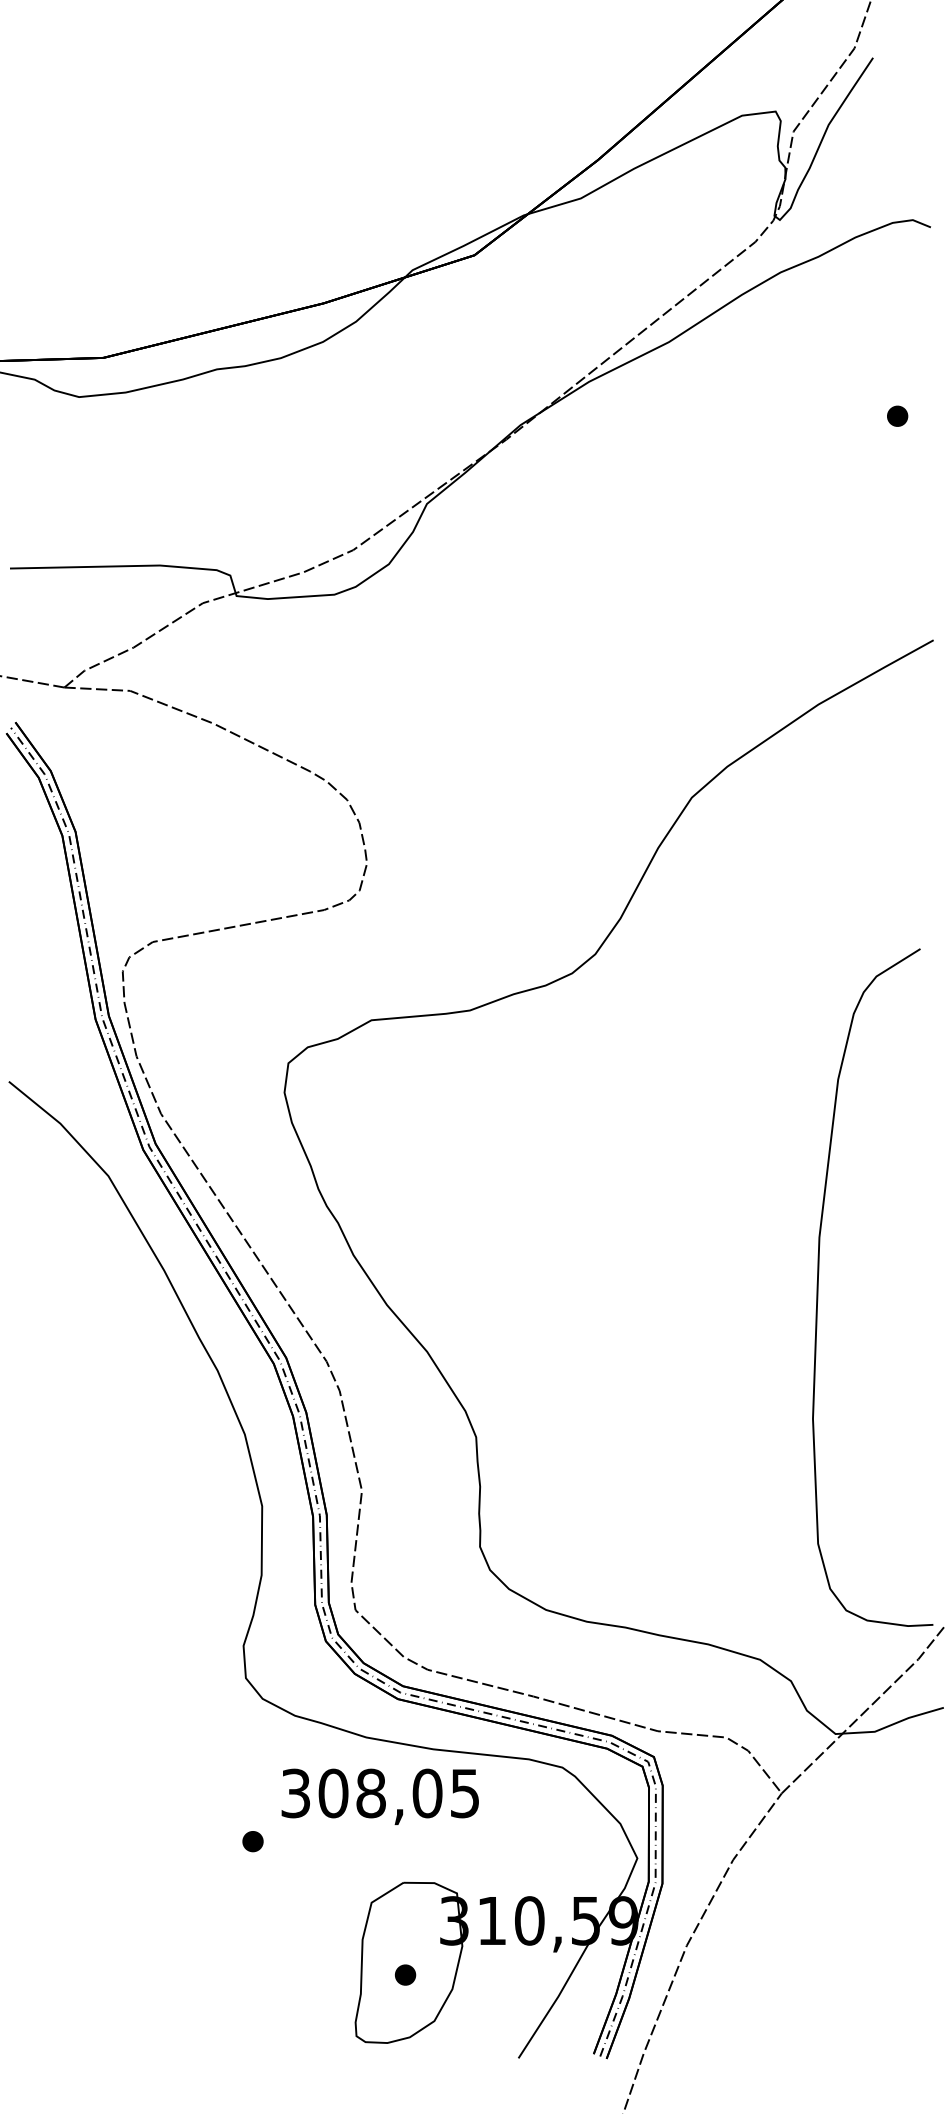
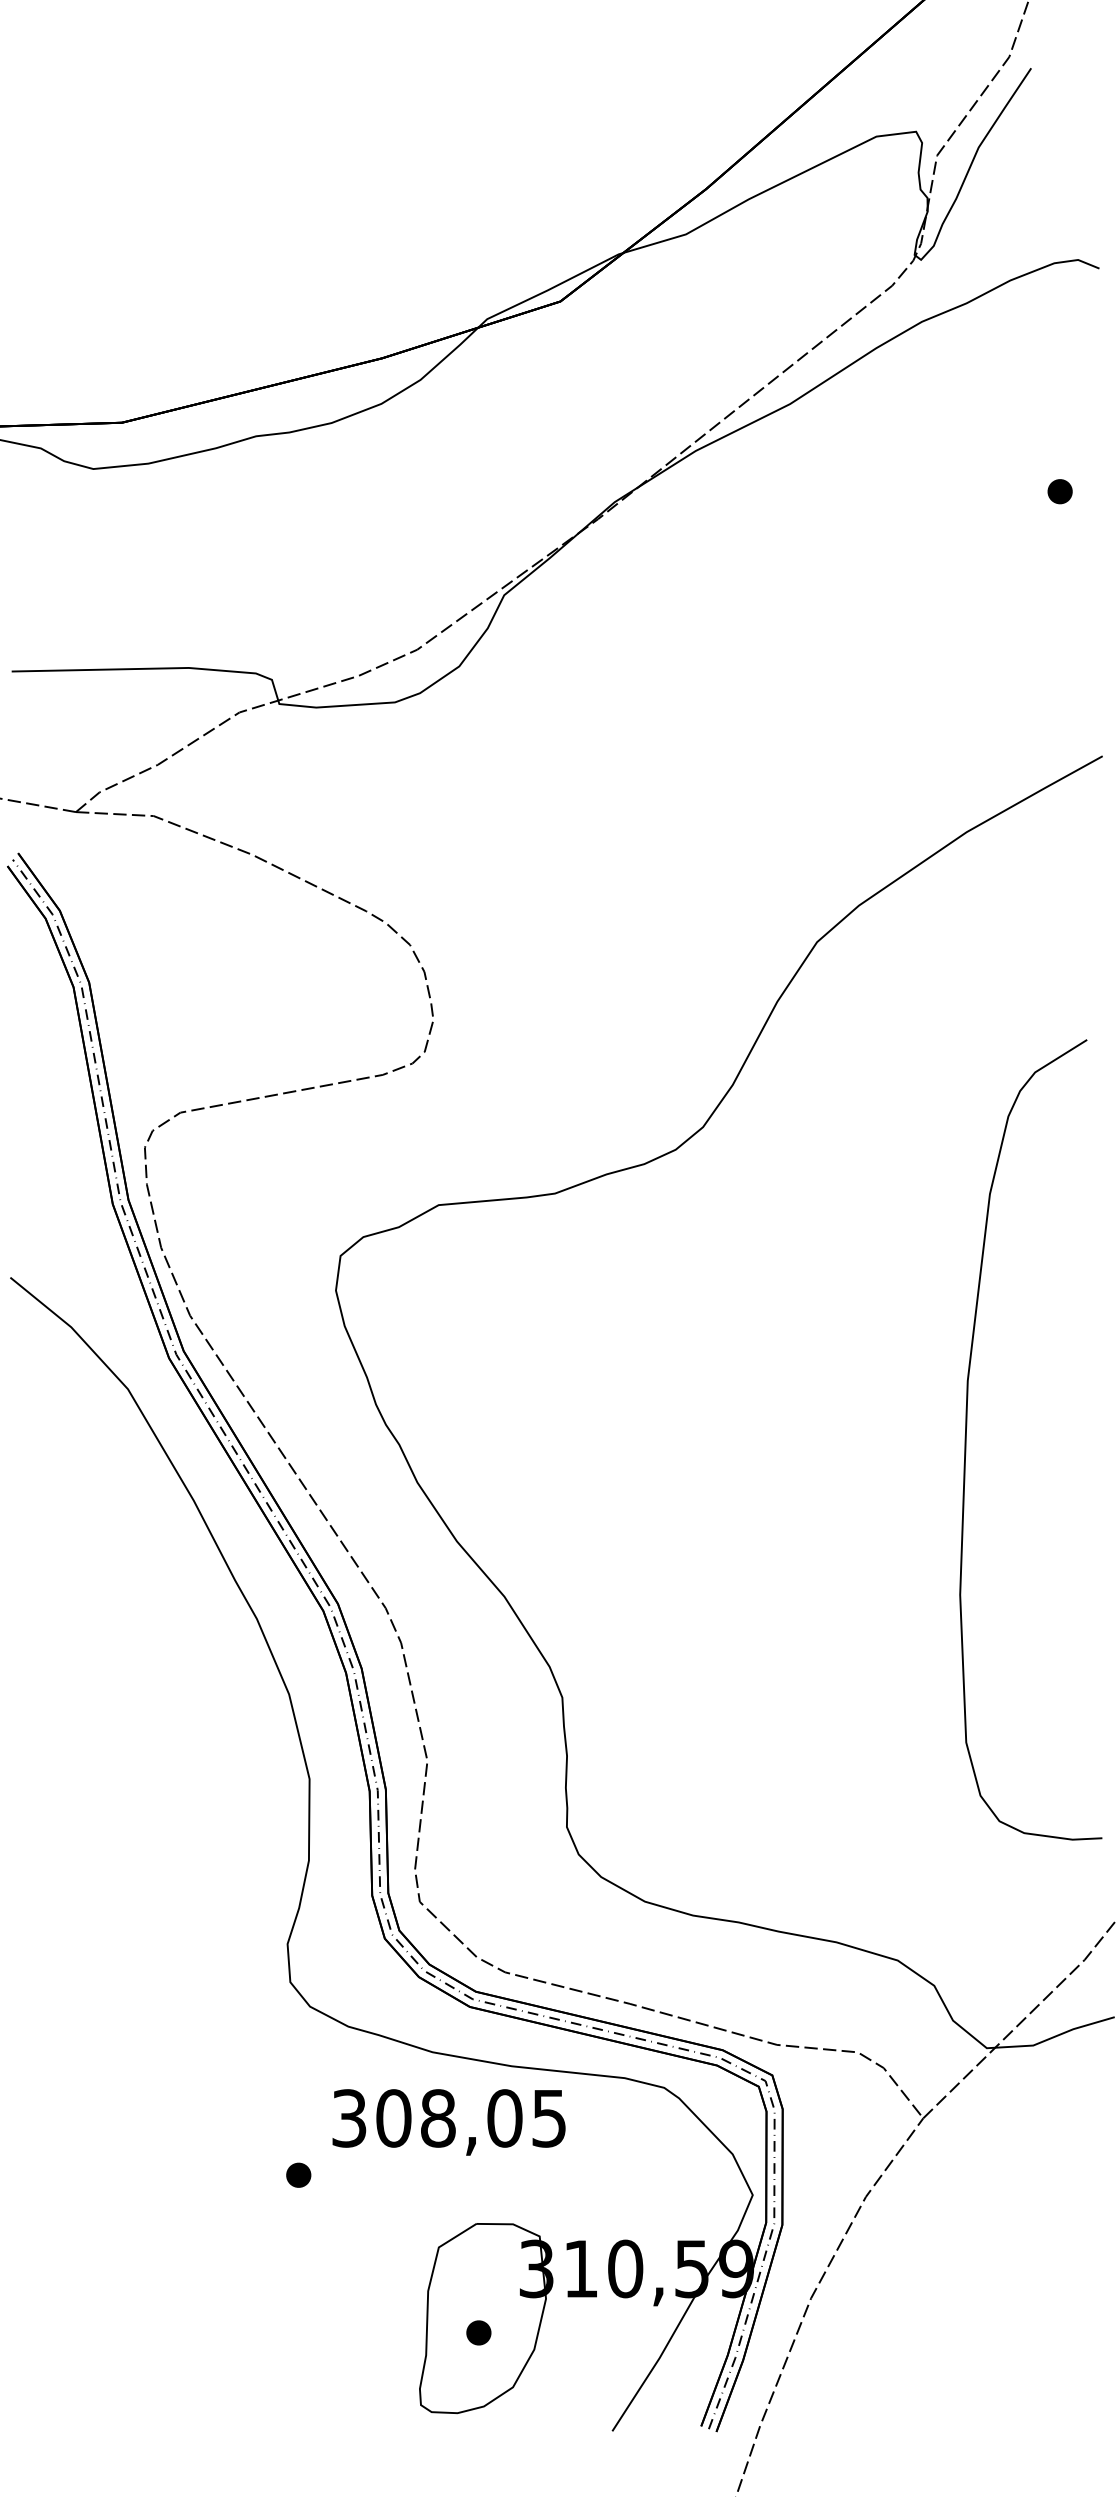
curve: (818, 1287) -> (966, 1439), moved

